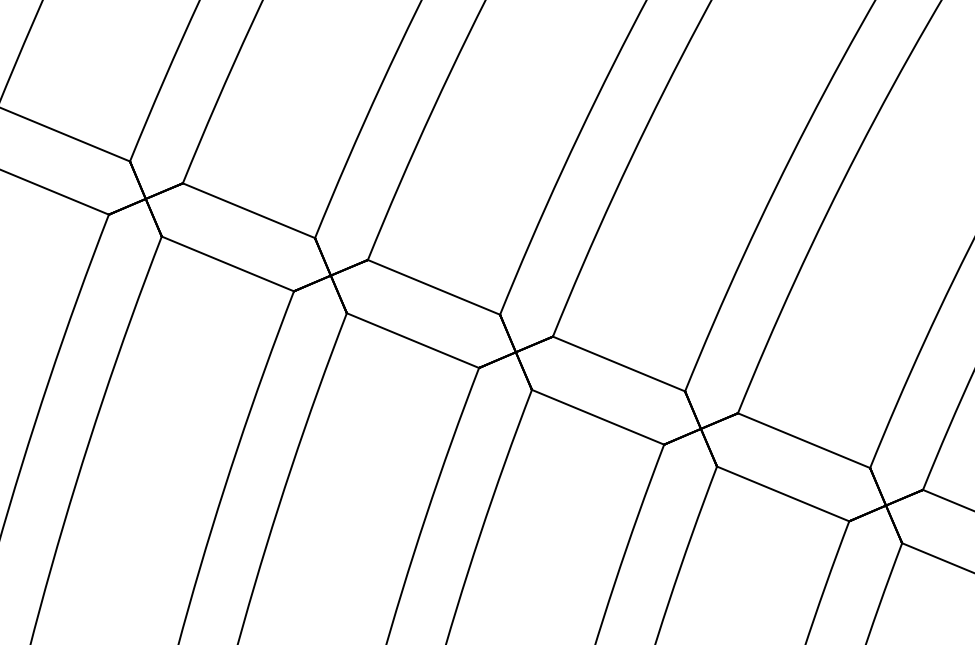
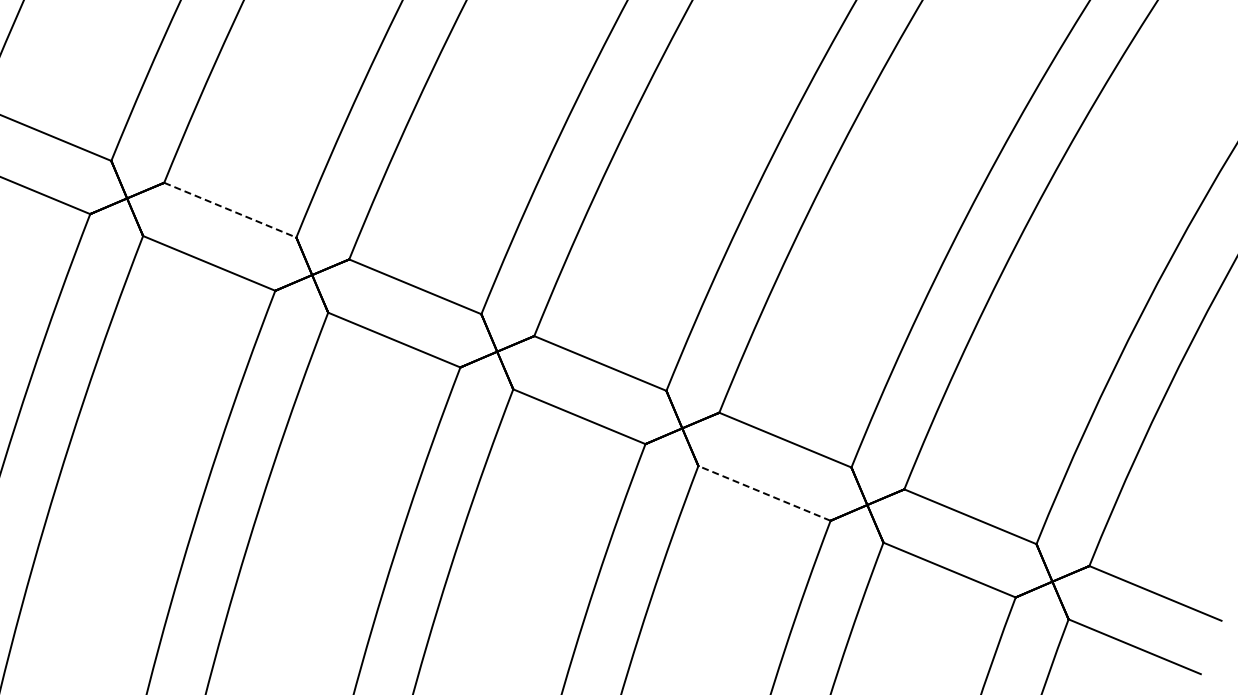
line: (249, 211) -> (230, 210), solid -> dashed
line: (783, 494) -> (764, 493), solid -> dashed

